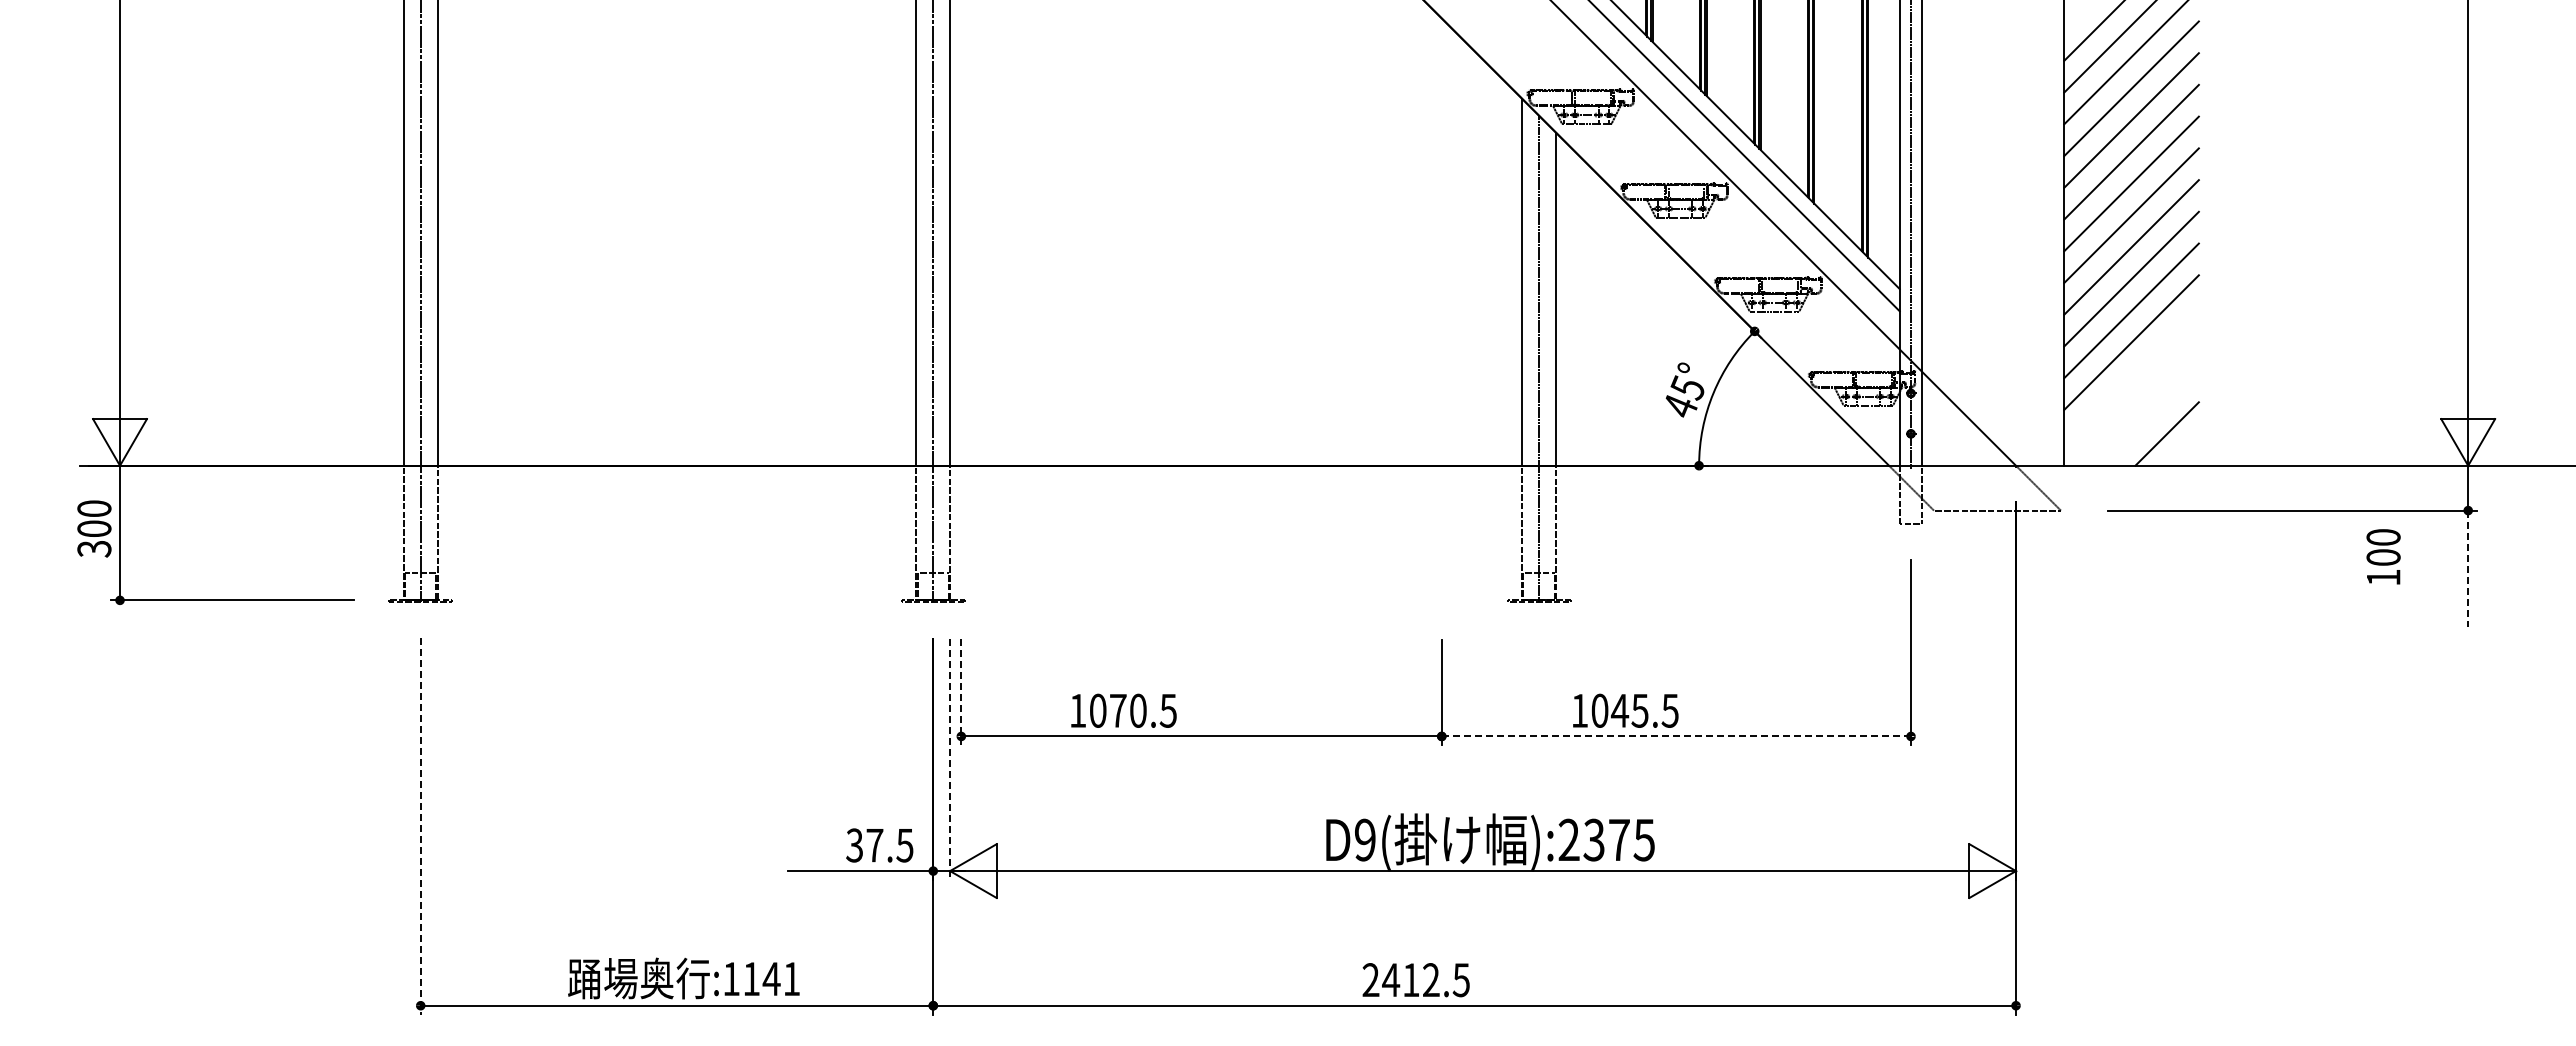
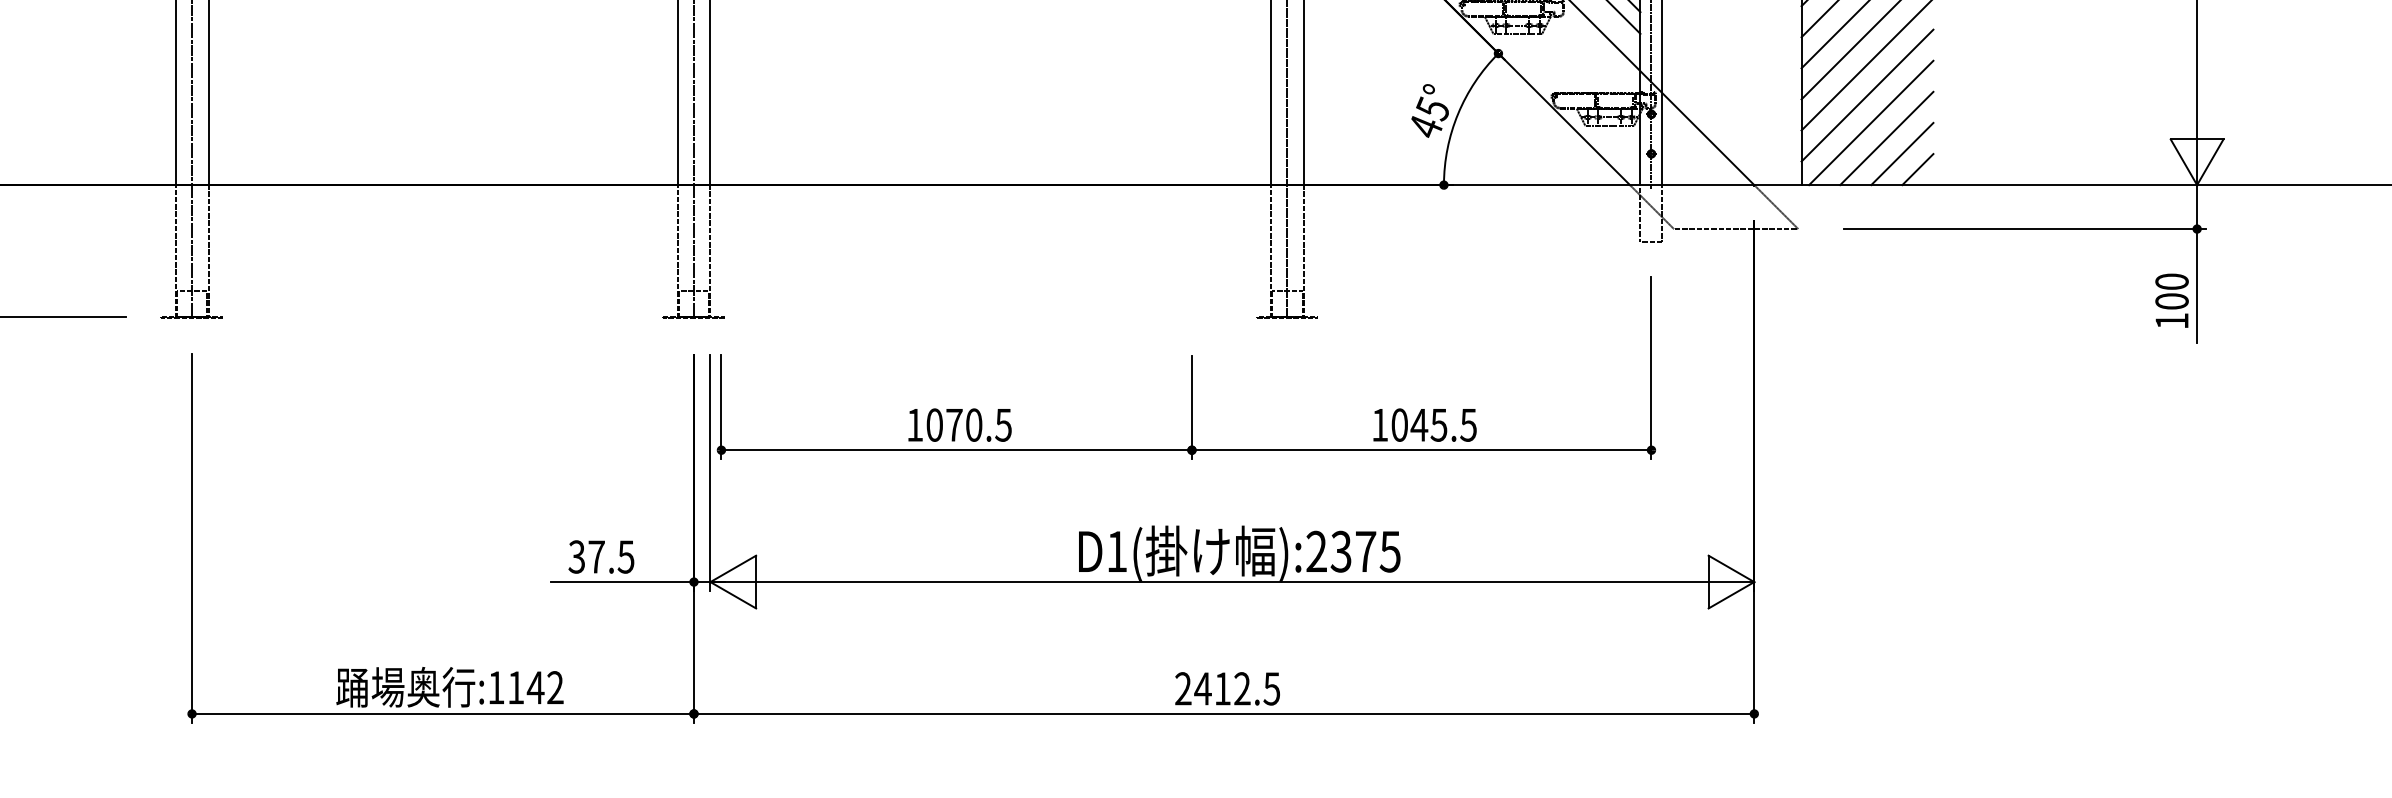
line: (2131, 374) -> (1867, 95), added
line: (2134, 401) -> (1870, 122), added
line: (2150, 417) -> (1886, 137), added
line: (2182, 449) -> (1917, 169), added
text: (2383, 556) -> (2171, 300), moved
line: (2468, 569) -> (2197, 286), dashed -> solid
line: (961, 692) -> (721, 407), dashed -> solid
text: (1123, 710) -> (959, 424), moved
text: (1625, 710) -> (1424, 424), moved
line: (1676, 736) -> (1421, 450), dashed -> solid
line: (950, 760) -> (710, 473), dashed -> solid
line: (420, 826) -> (191, 538), dashed -> solid
text: (1365, 839) -> (1117, 551), D9( -> D1(
text: (879, 845) -> (601, 557), moved
text: (791, 978) -> (555, 687), :1141 -> :1142
text: (1415, 980) -> (1226, 689), moved

